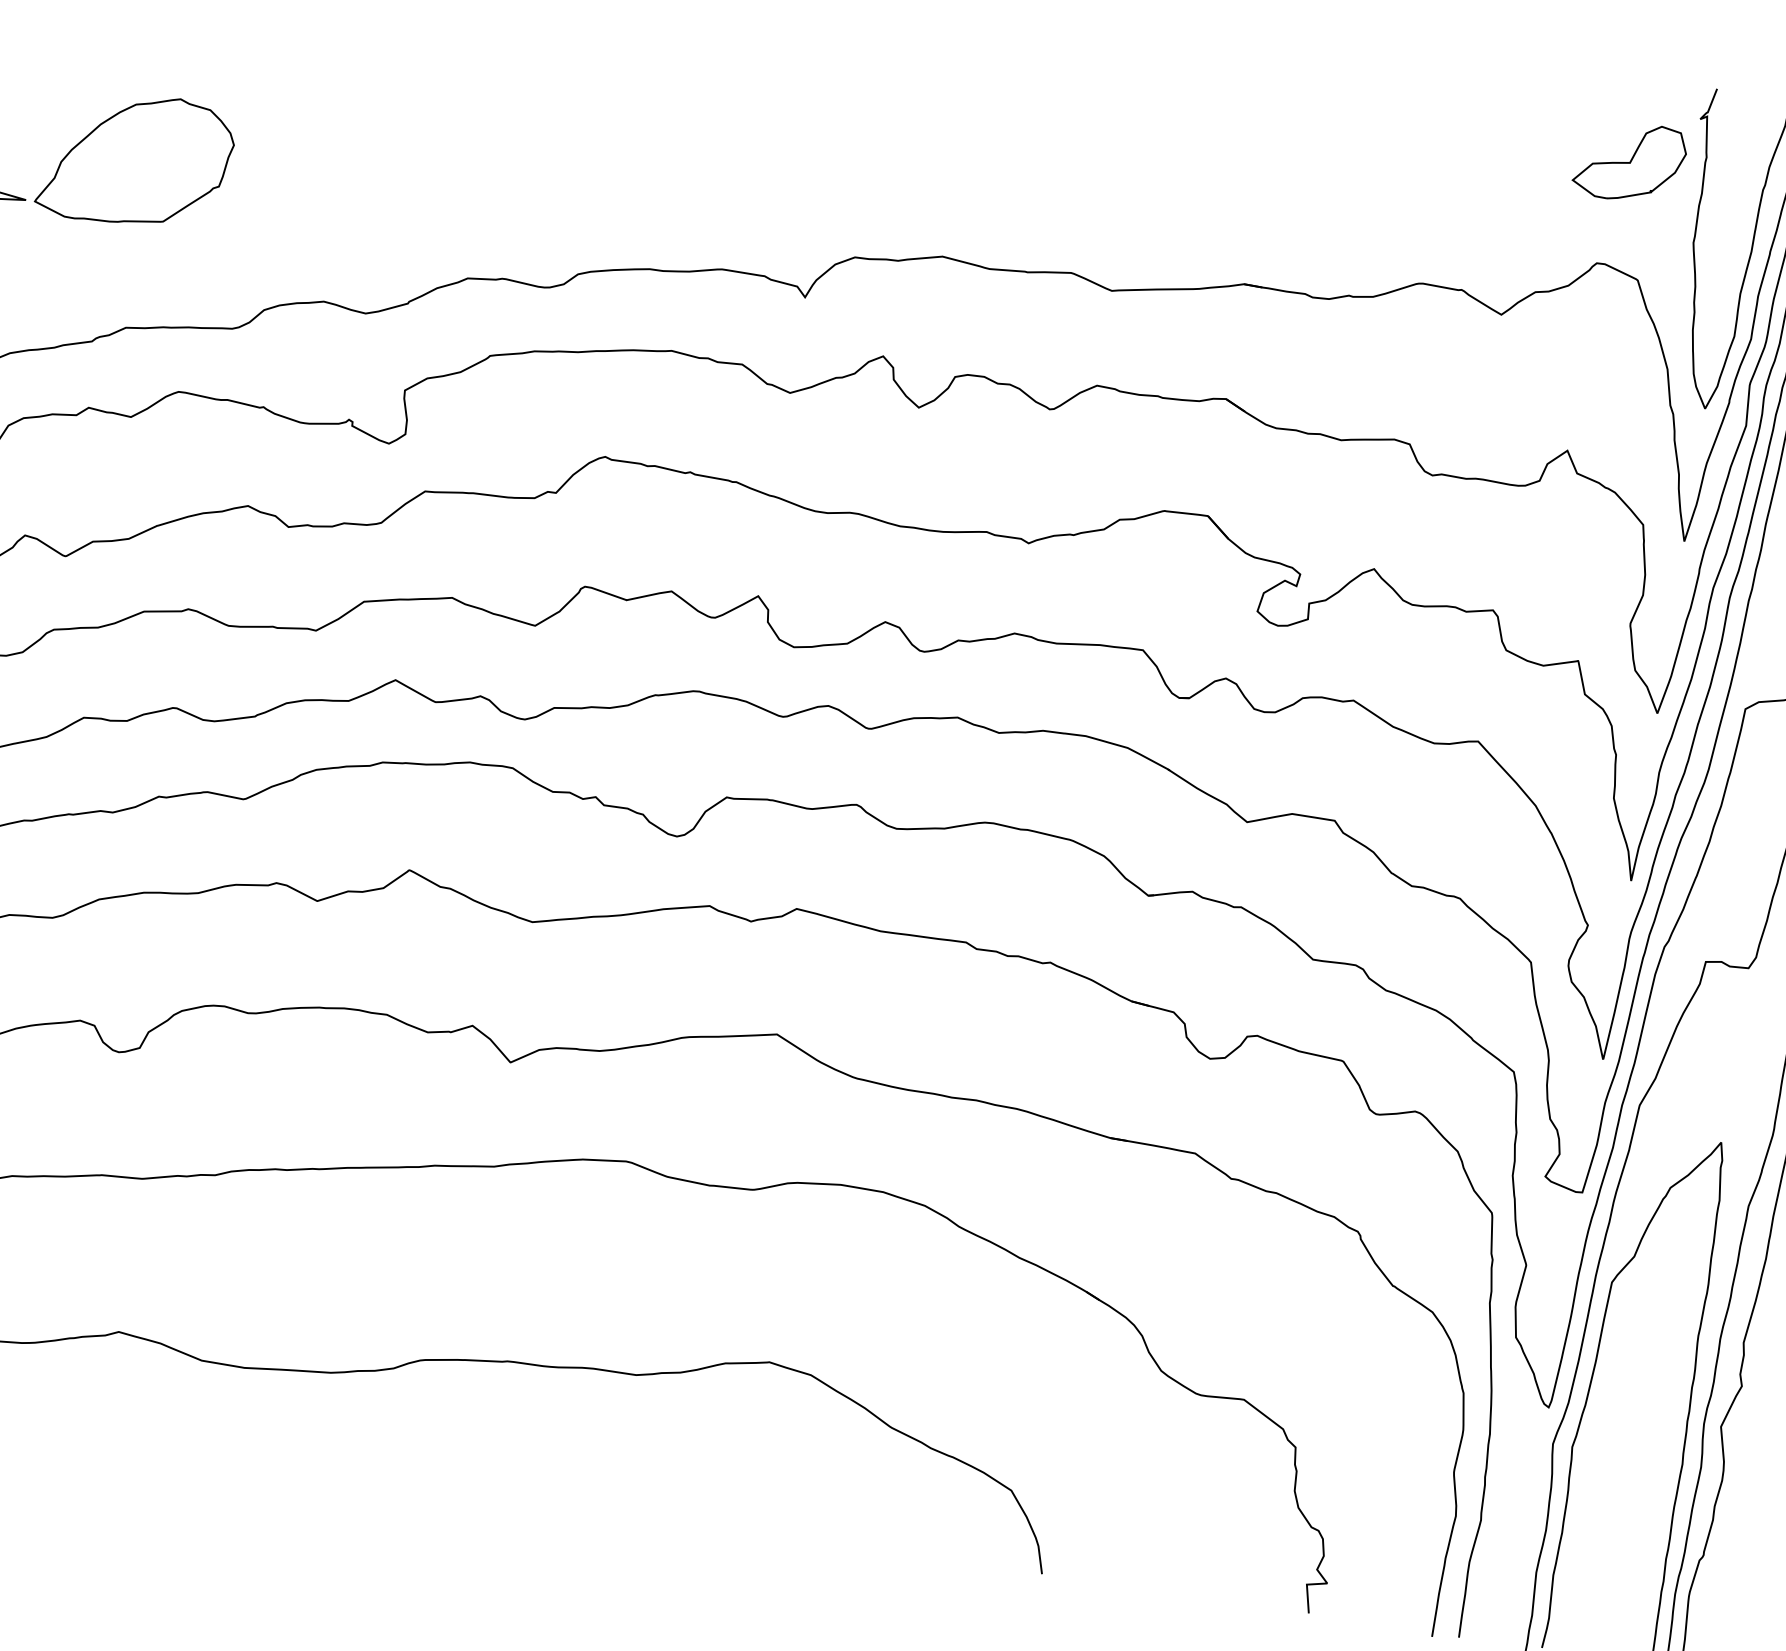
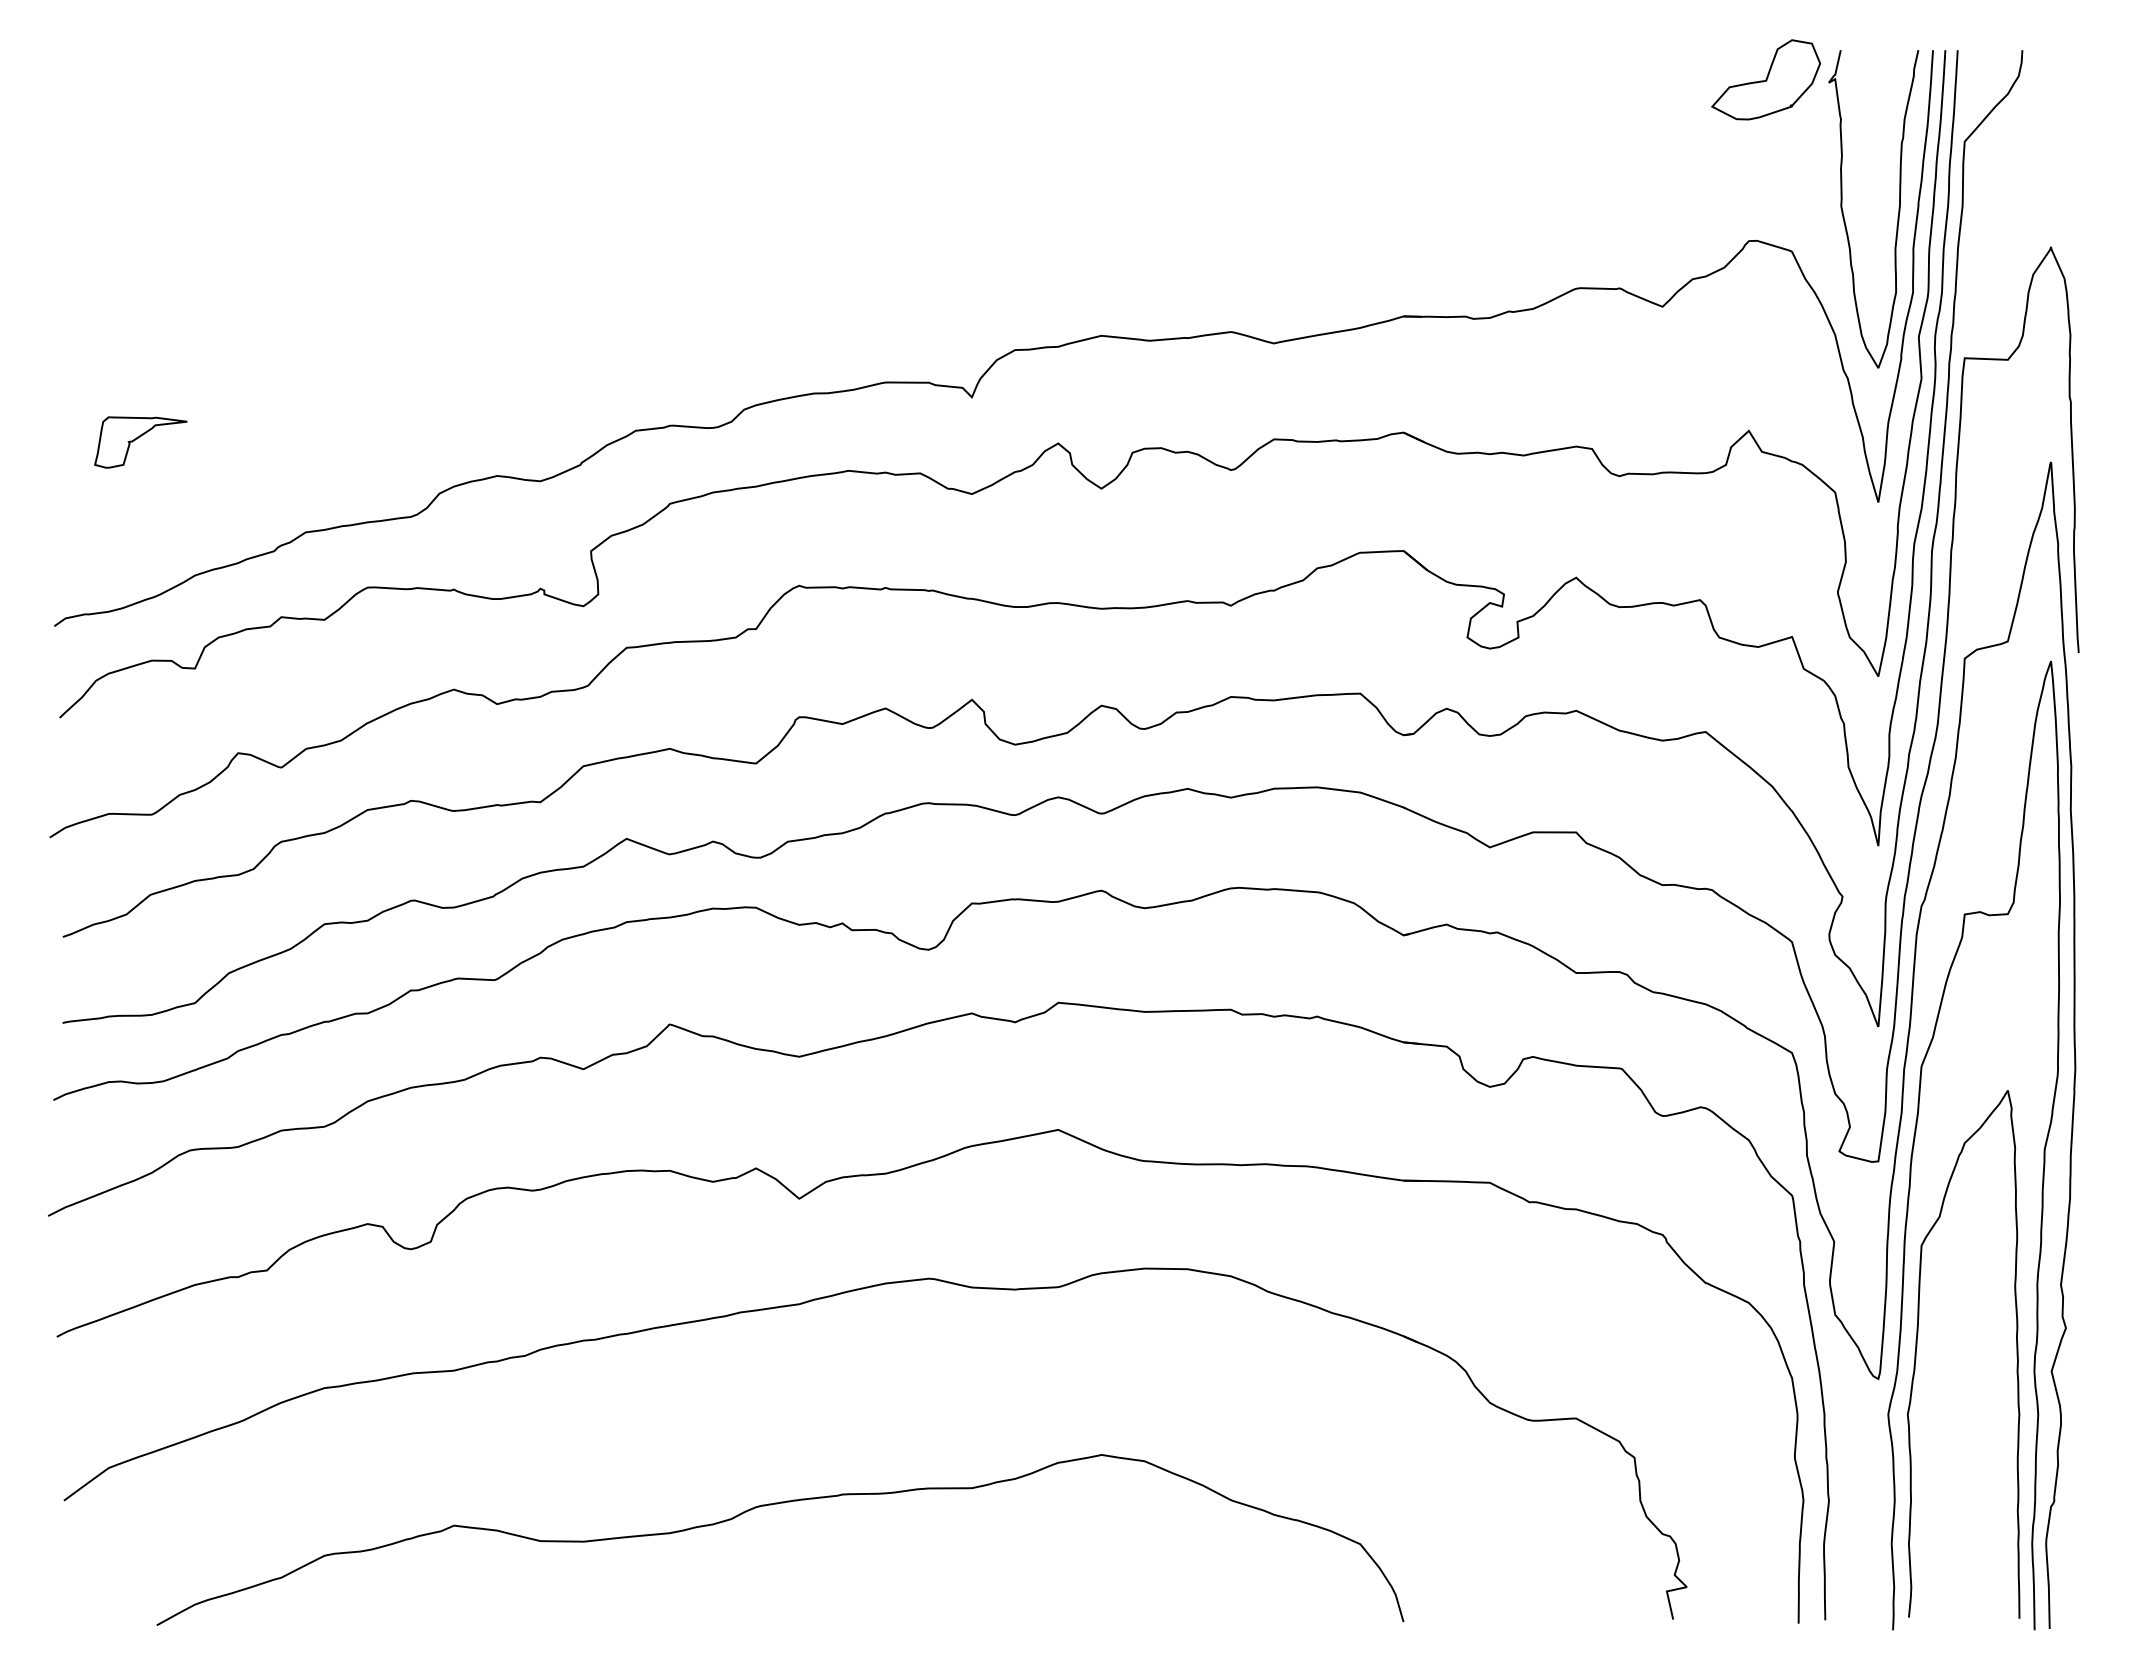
part: (136, 160) -> (290, 365), removed
part: (1630, 161) -> (1766, 79), moved

